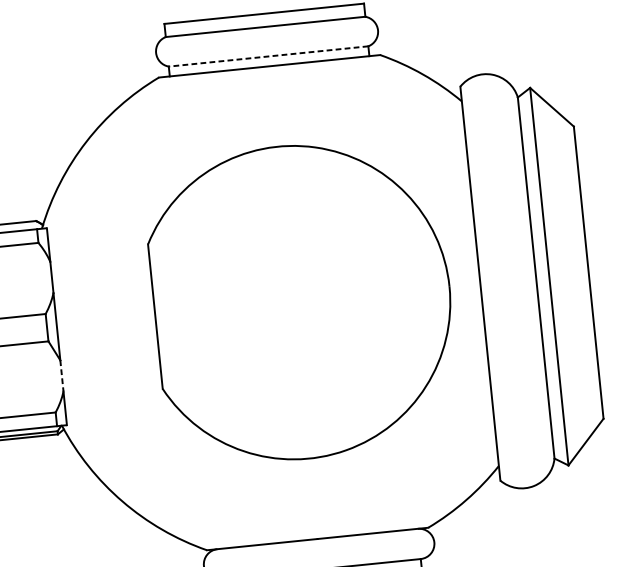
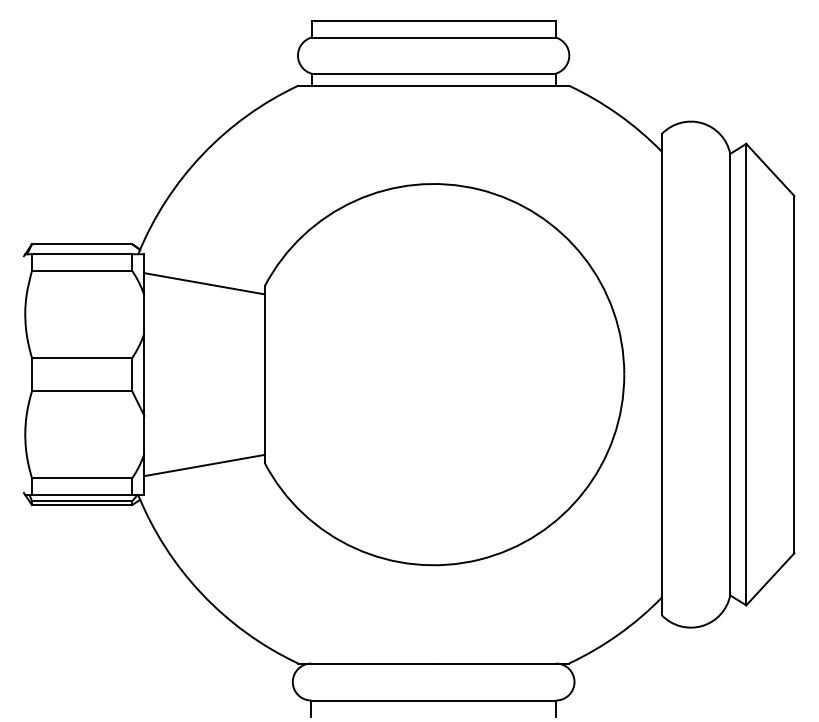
line: (268, 56) -> (433, 73), dashed -> solid
line: (98, 247) -> (204, 283), added
line: (62, 376) -> (144, 435), dashed -> solid
line: (113, 396) -> (204, 465), added

